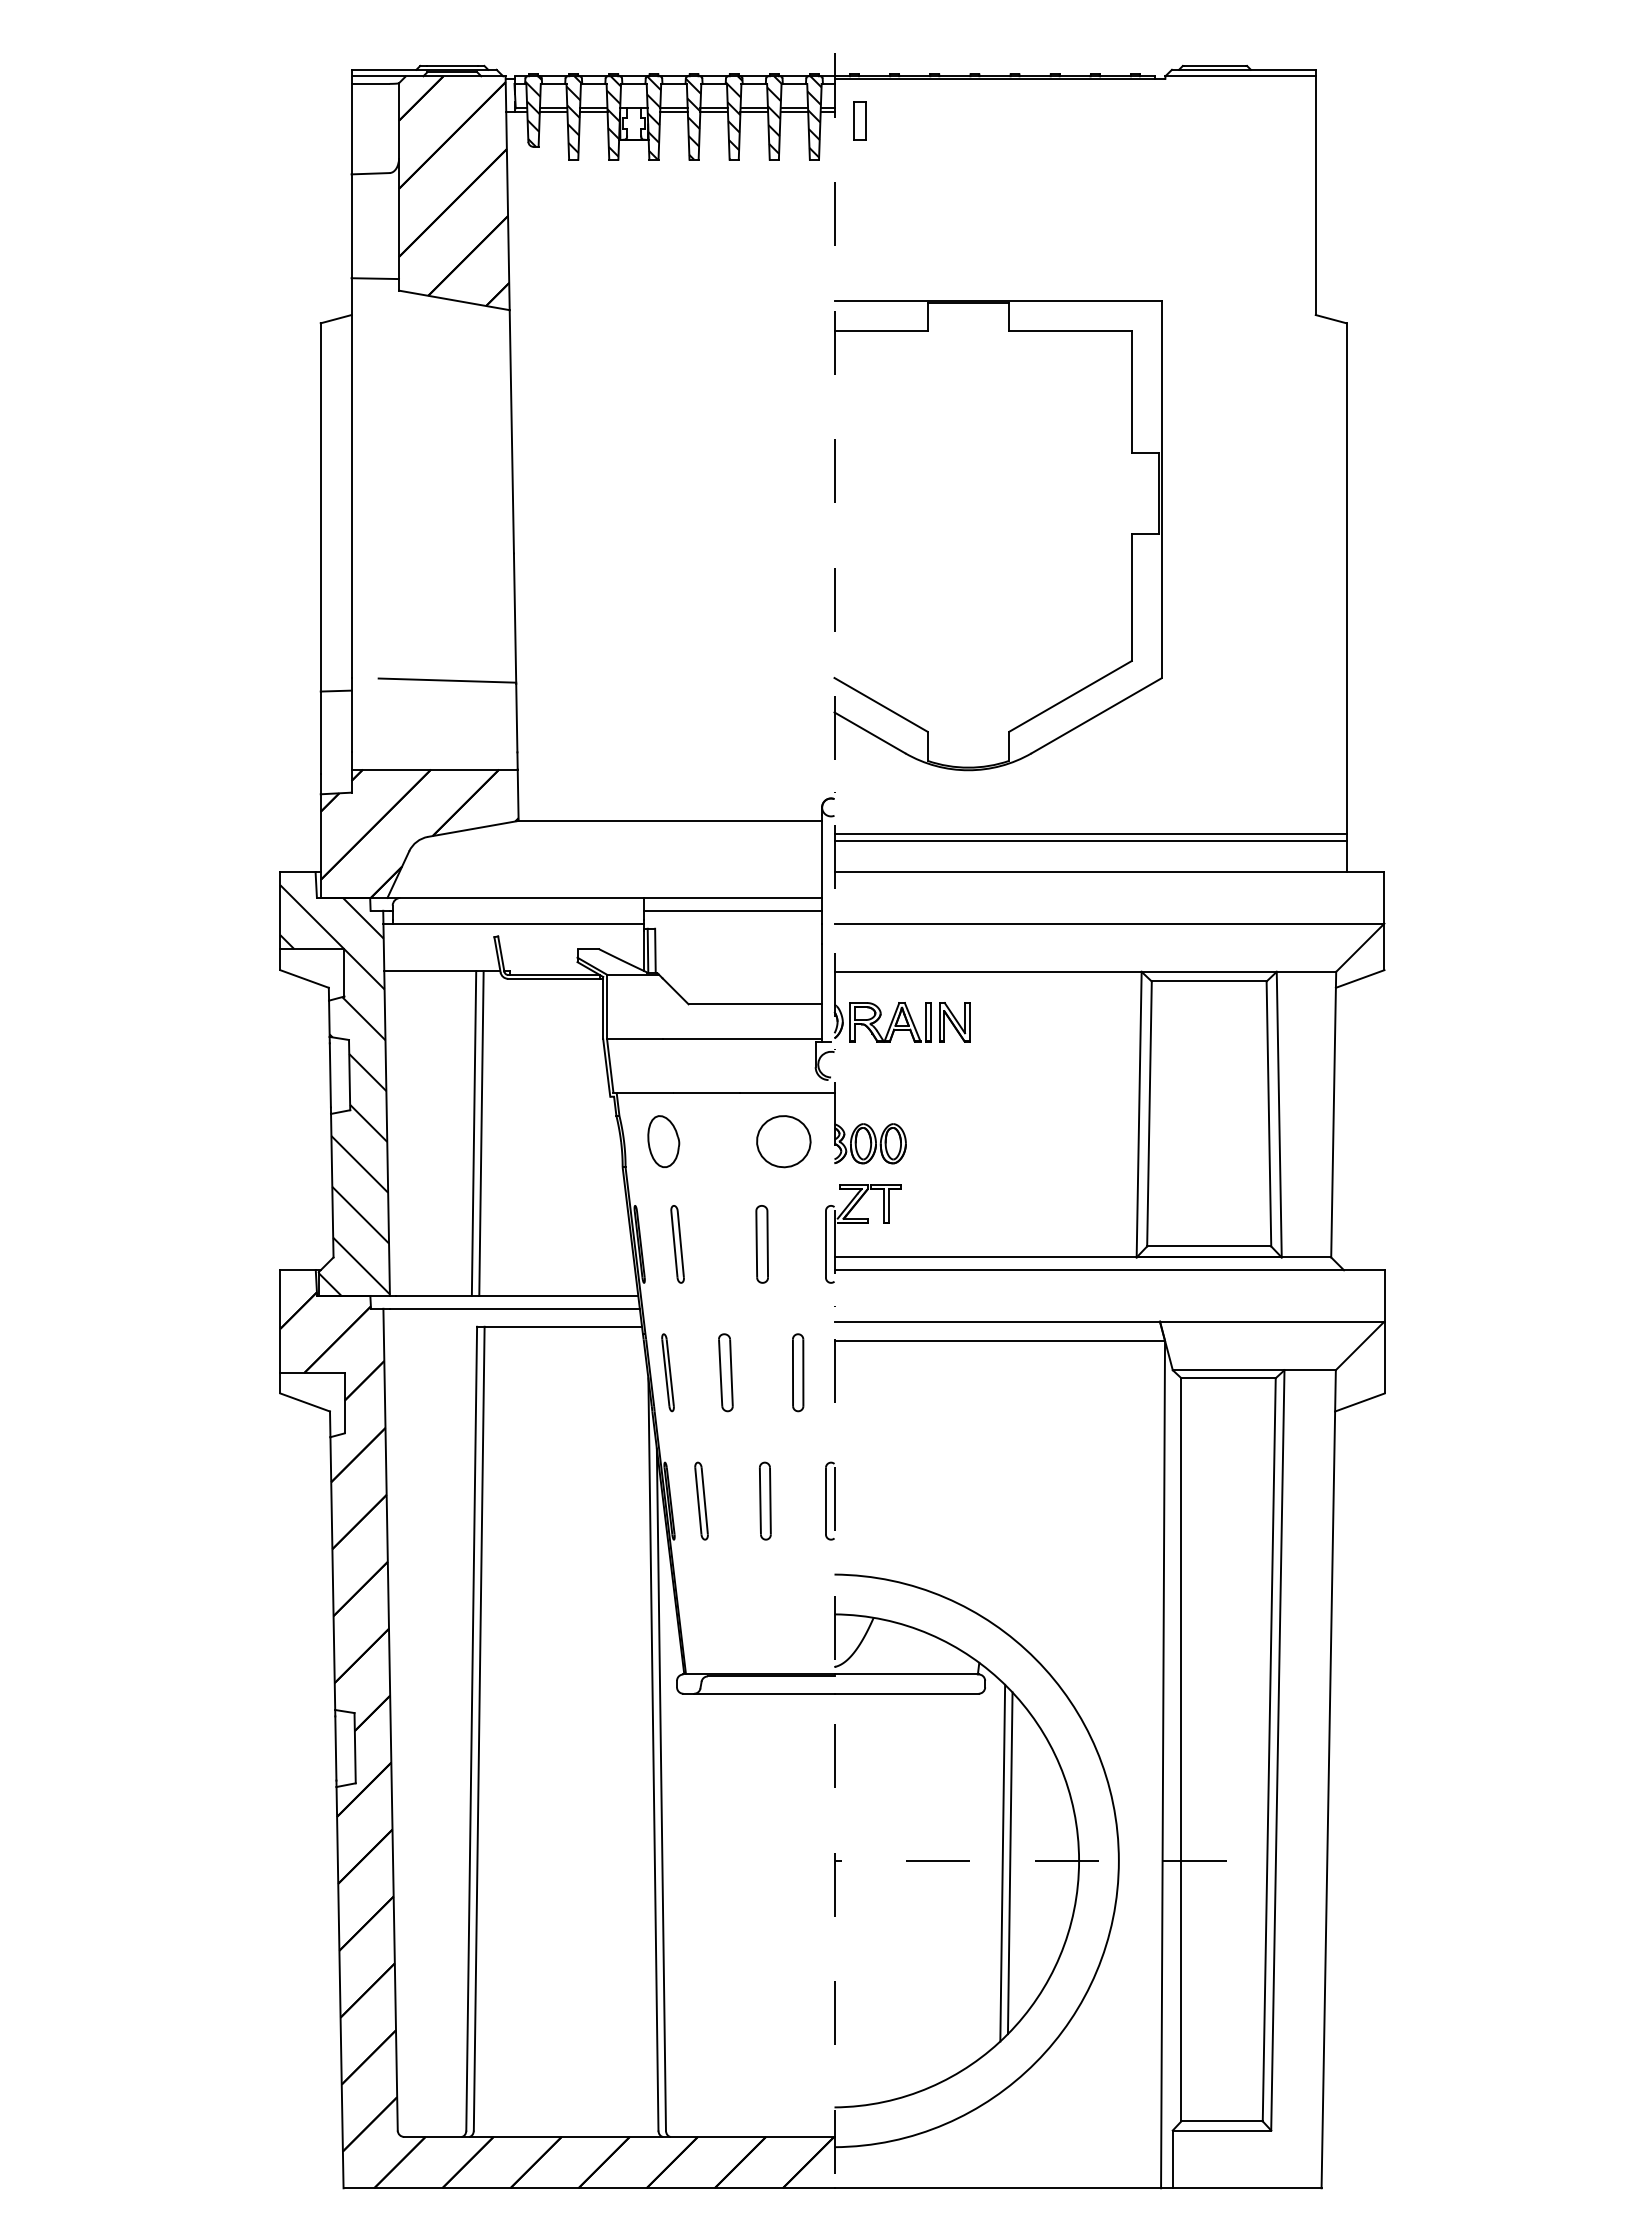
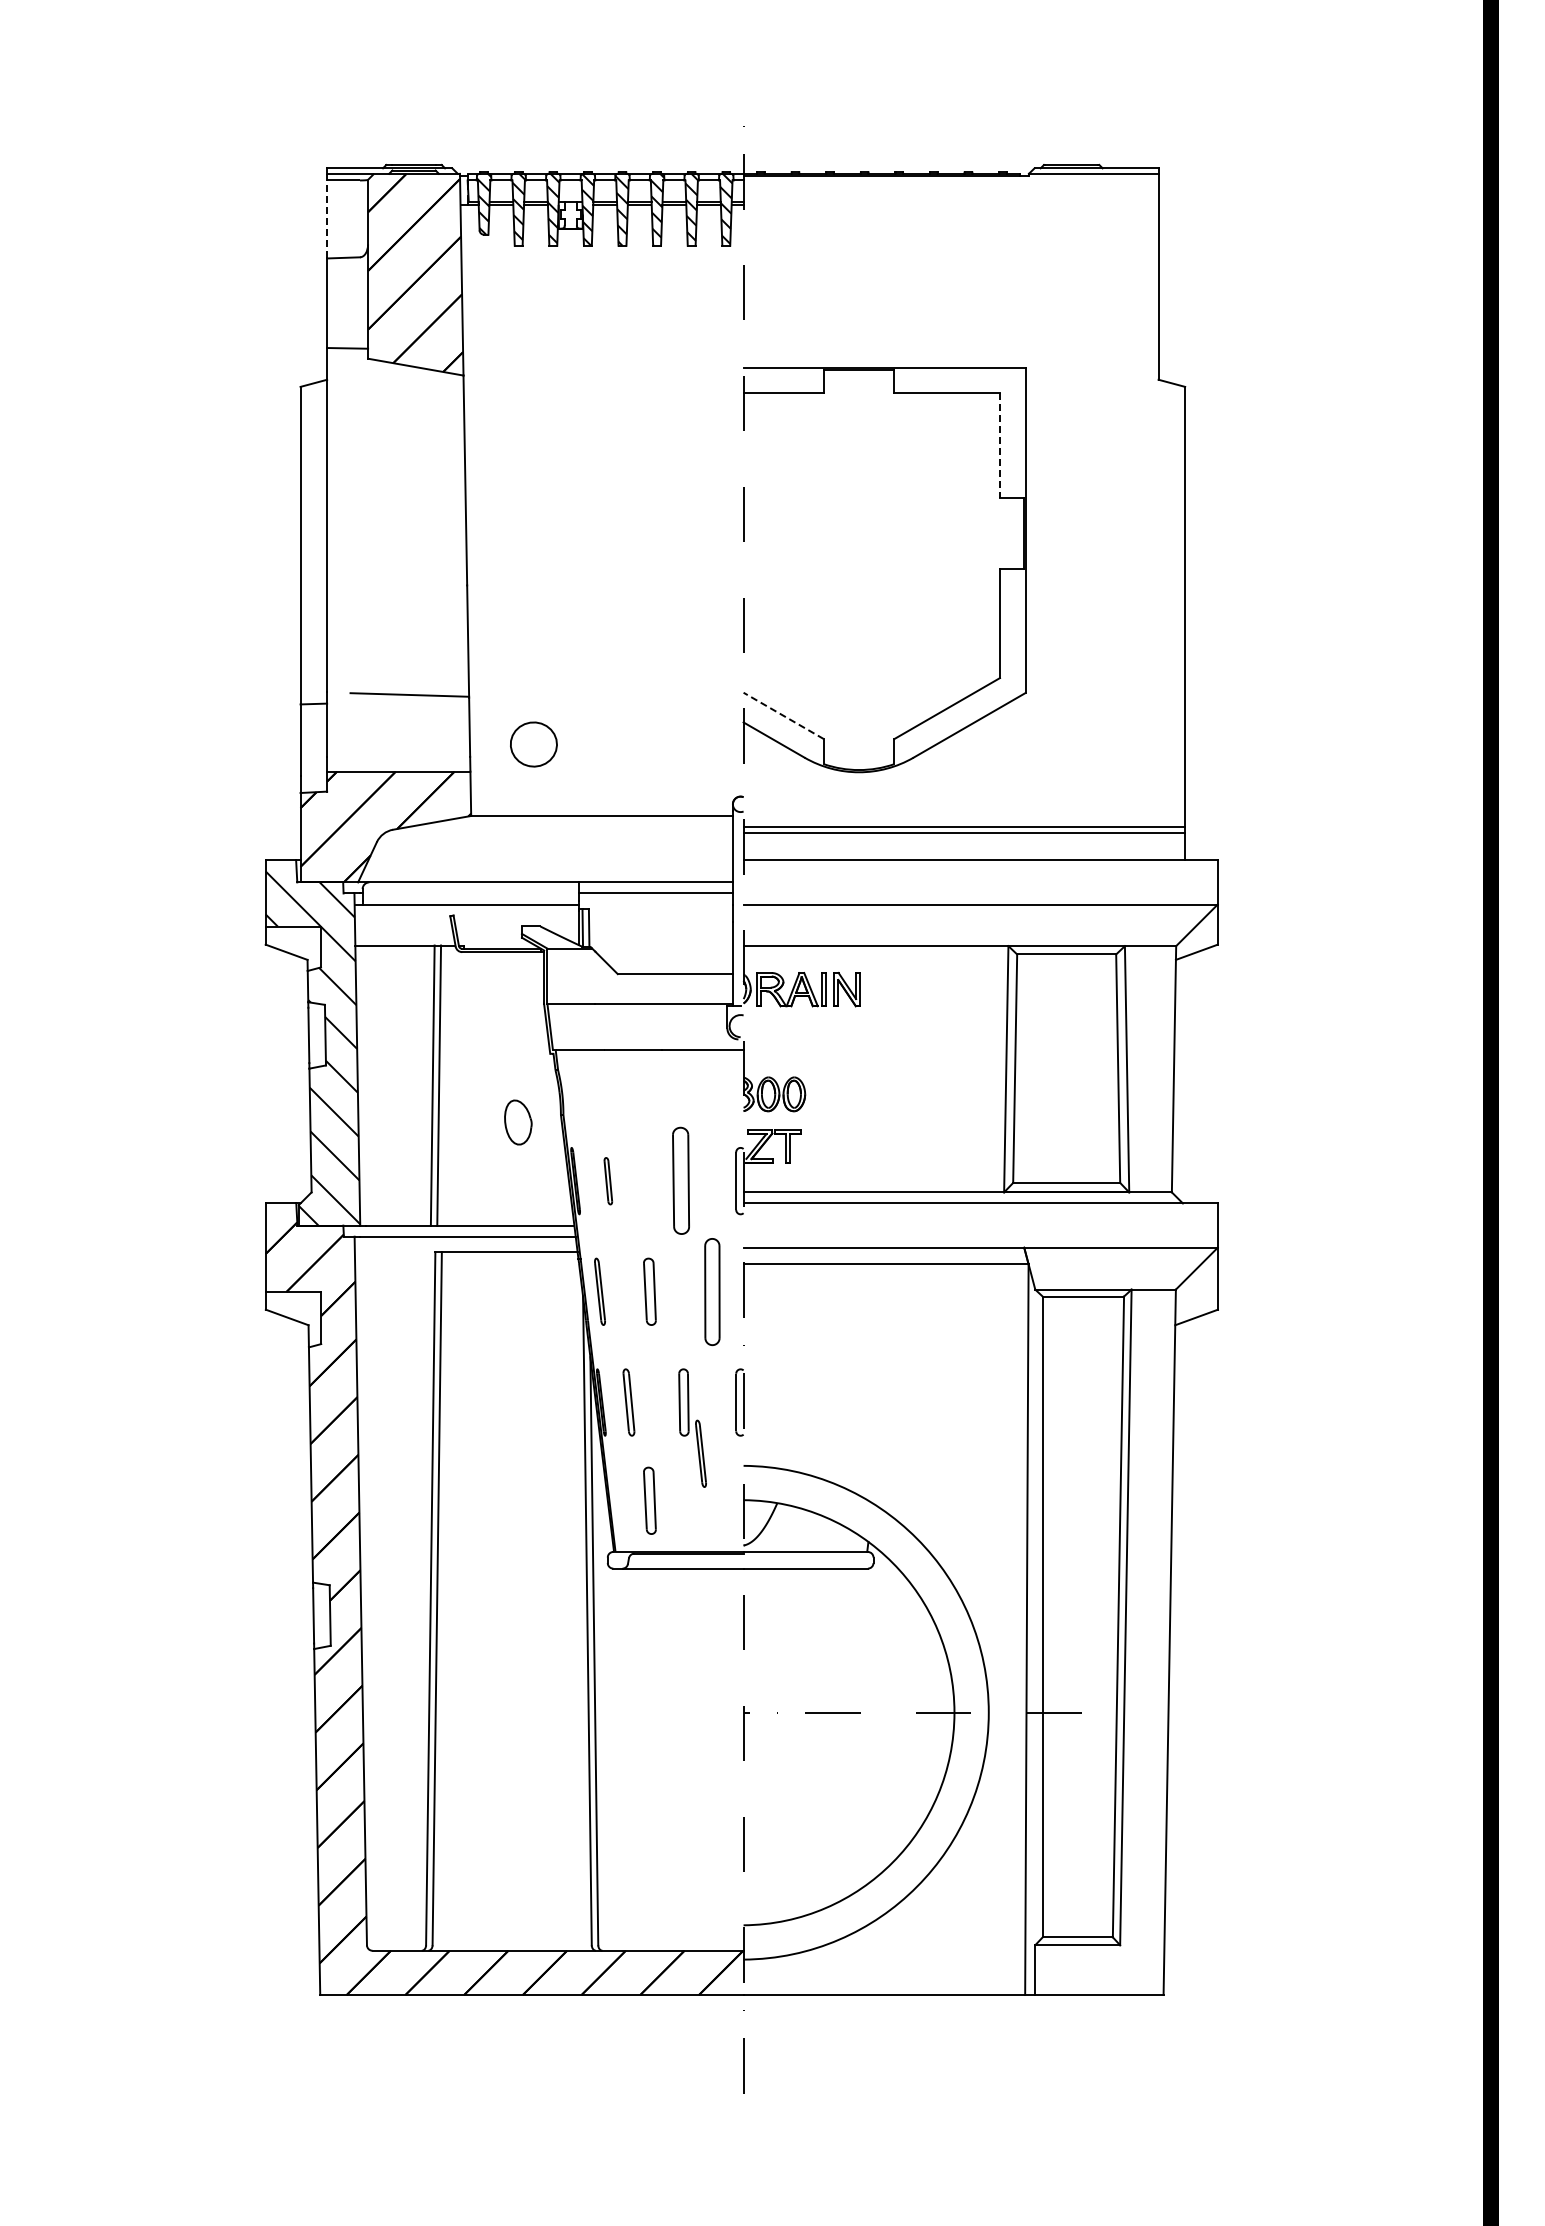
part: (859, 121) -> (765, 212), removed
line: (351, 128) -> (327, 218), solid -> dashed
line: (1132, 391) -> (1000, 445), solid -> dashed
line: (880, 704) -> (783, 715), solid -> dashed
part: (663, 1141) -> (518, 1122), moved
part: (783, 1141) -> (533, 744), moved
part: (677, 1244) -> (608, 1181), size x0.7
part: (762, 1244) -> (681, 1181), size x1.6
part: (797, 1372) -> (711, 1291), size x1.6
part: (784, 1560) -> (700, 1453), added
part: (725, 1614) -> (649, 1500), added
line: (1002, 1862) -> (888, 1714), removed
line: (1010, 1862) -> (895, 1714), removed

